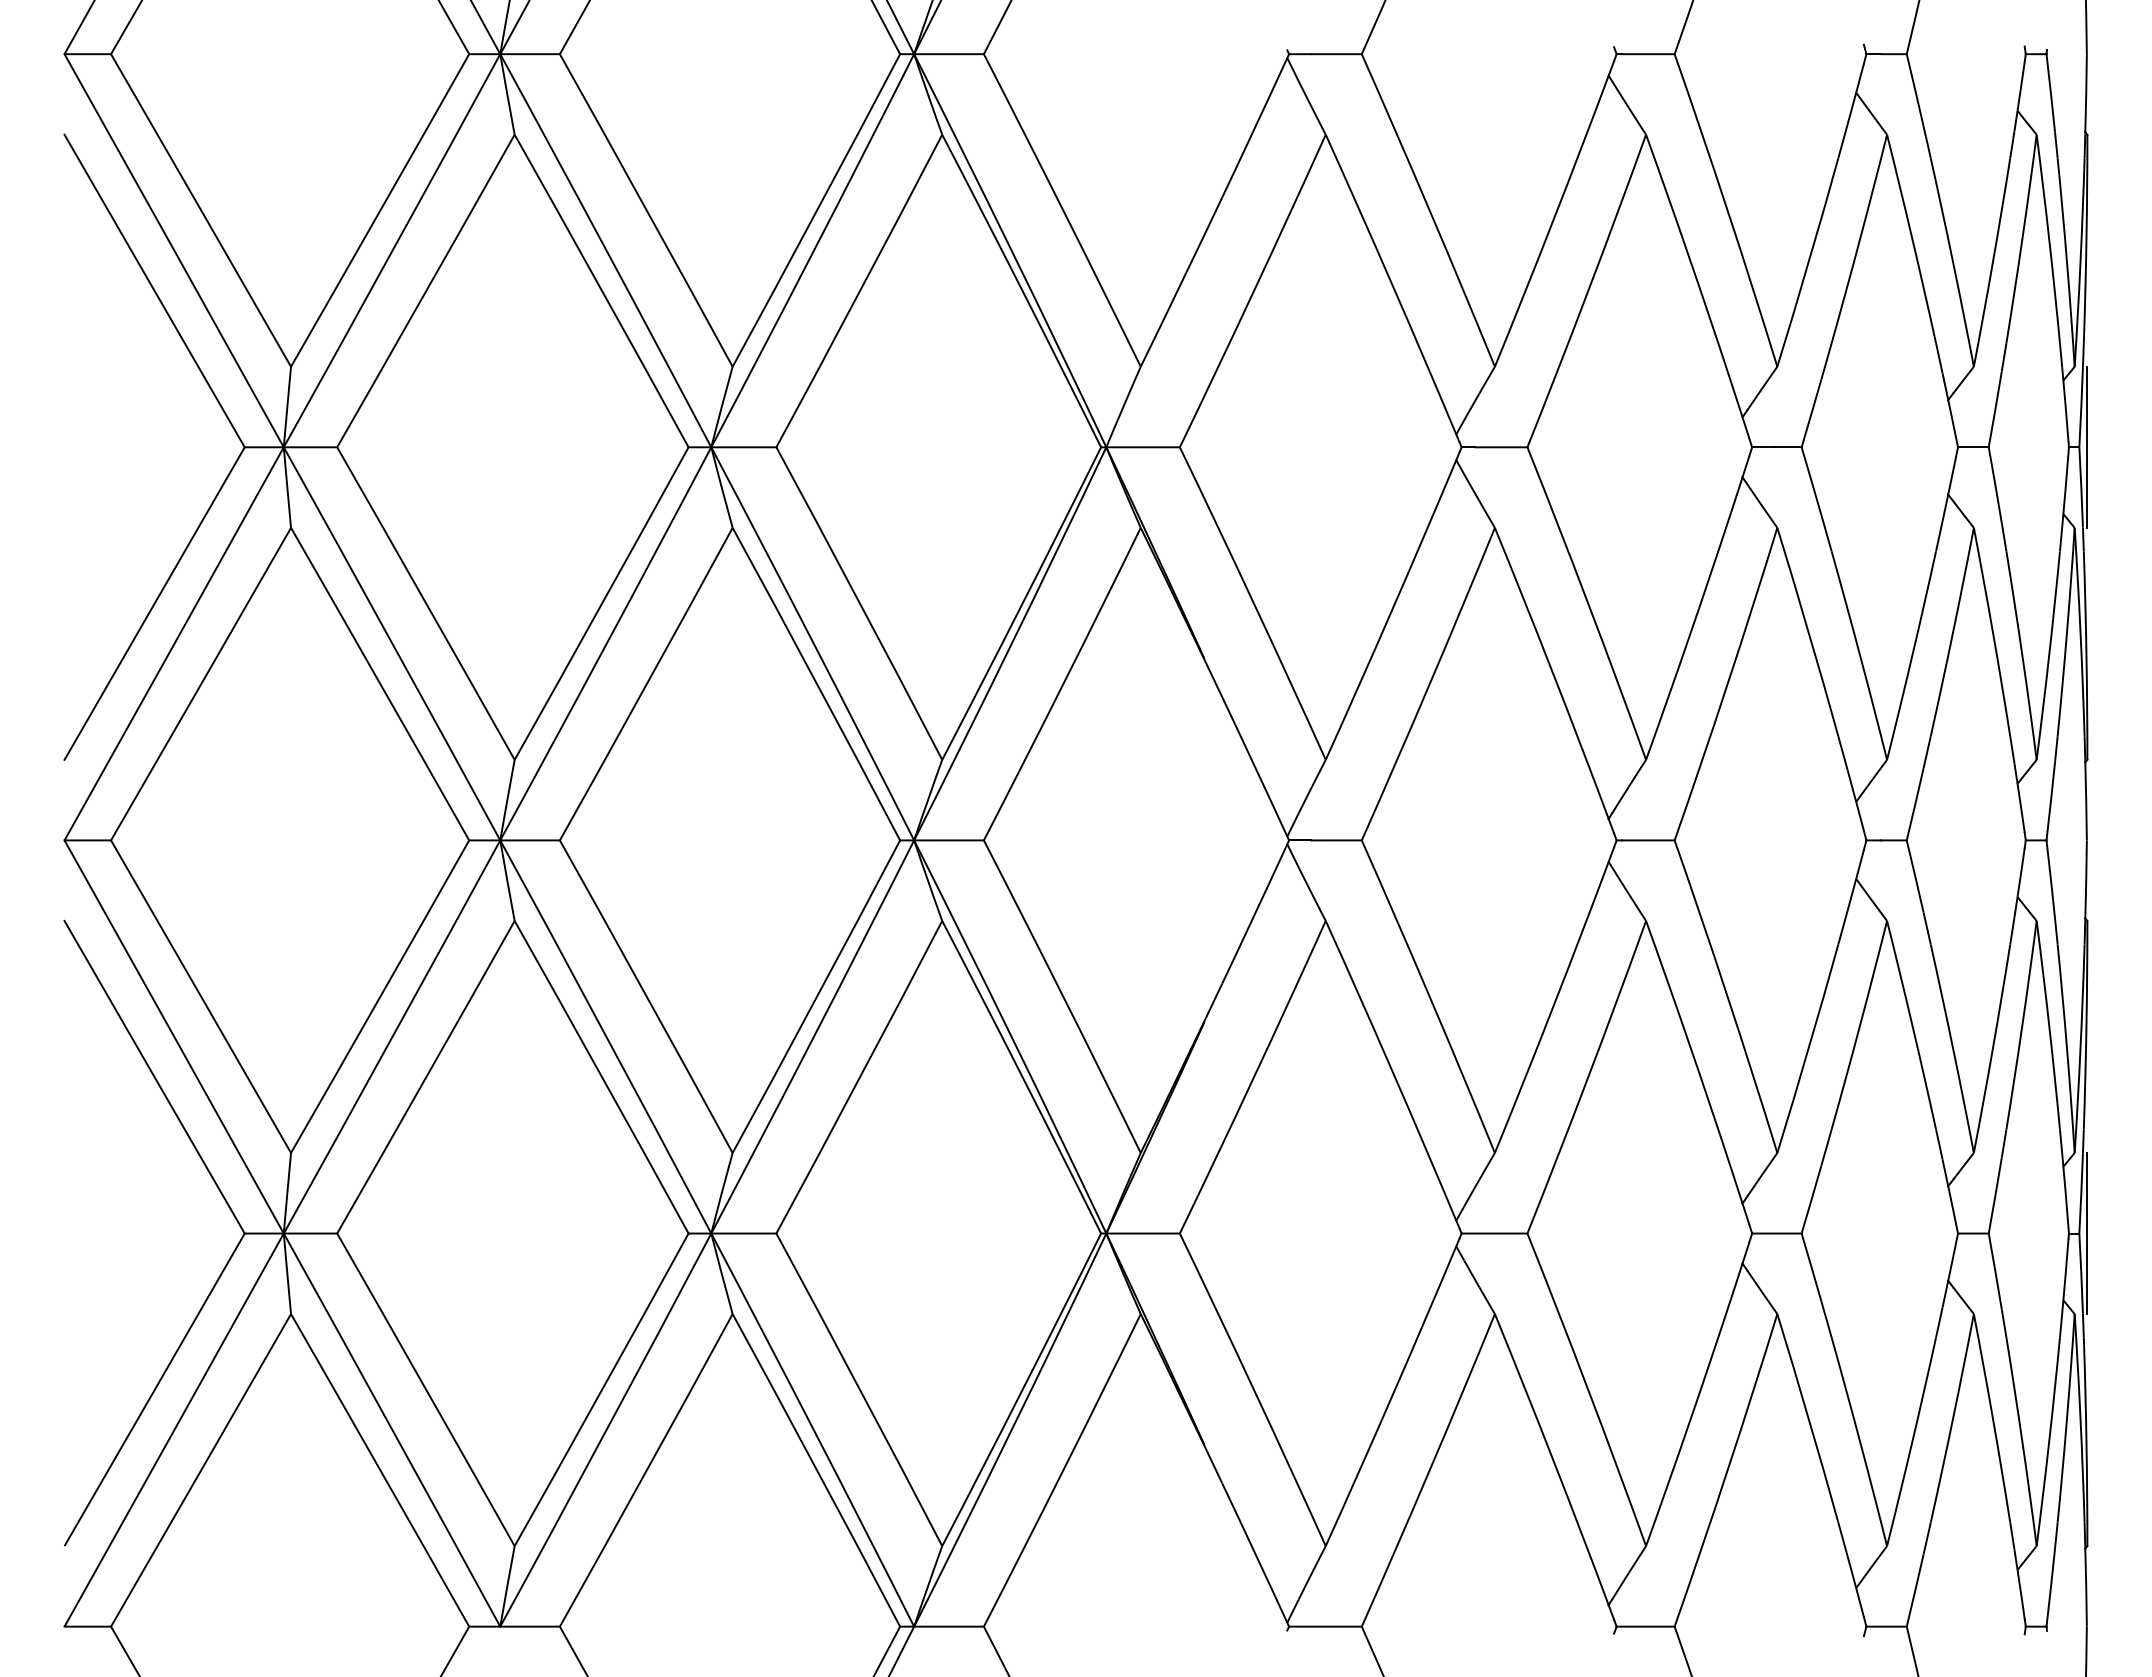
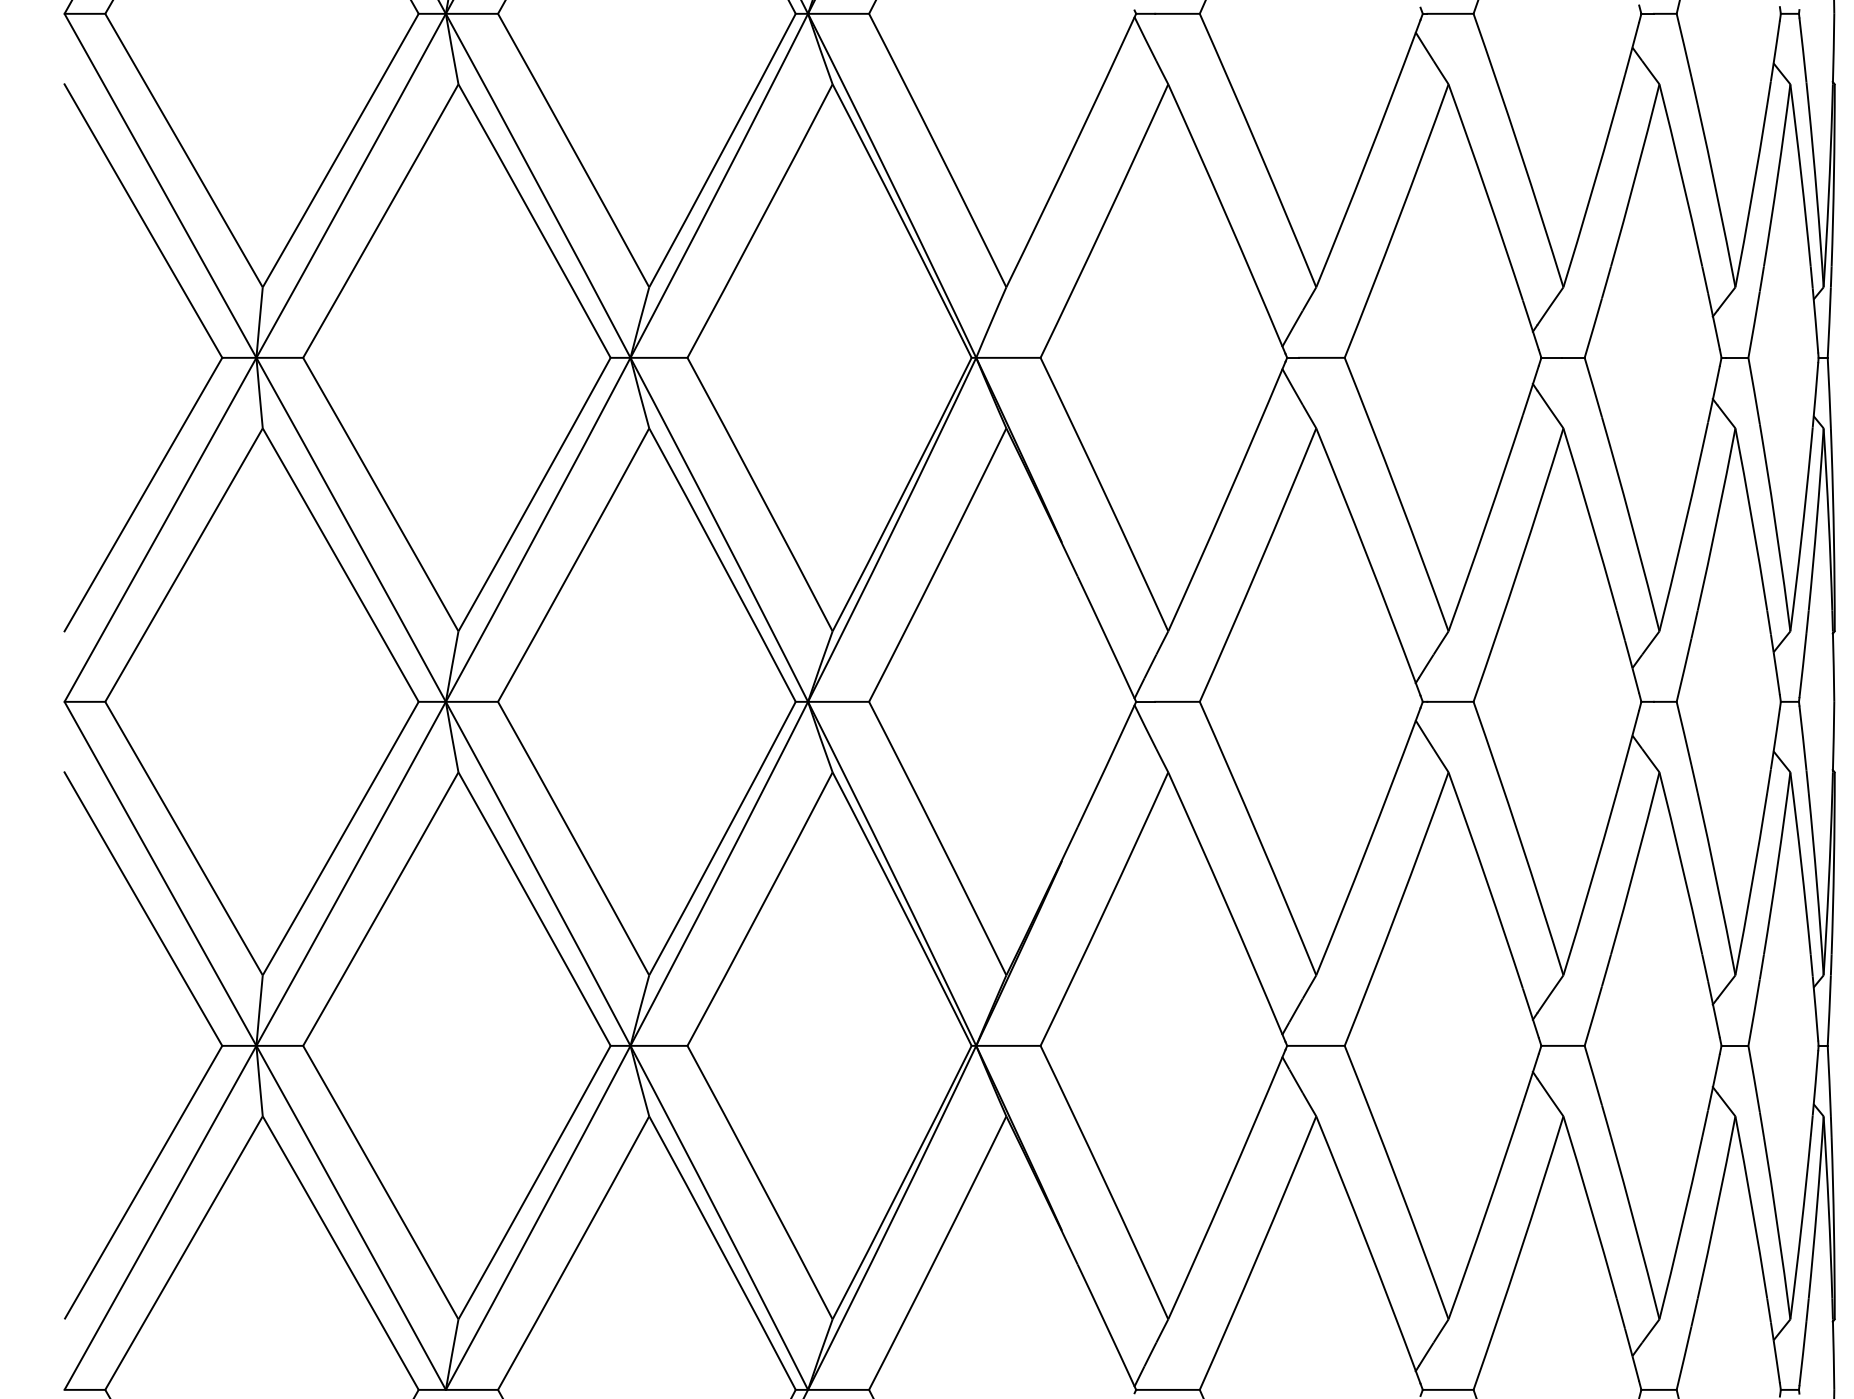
line: (2087, 446) -> (1834, 357), removed
line: (2087, 1233) -> (1834, 1045), removed

